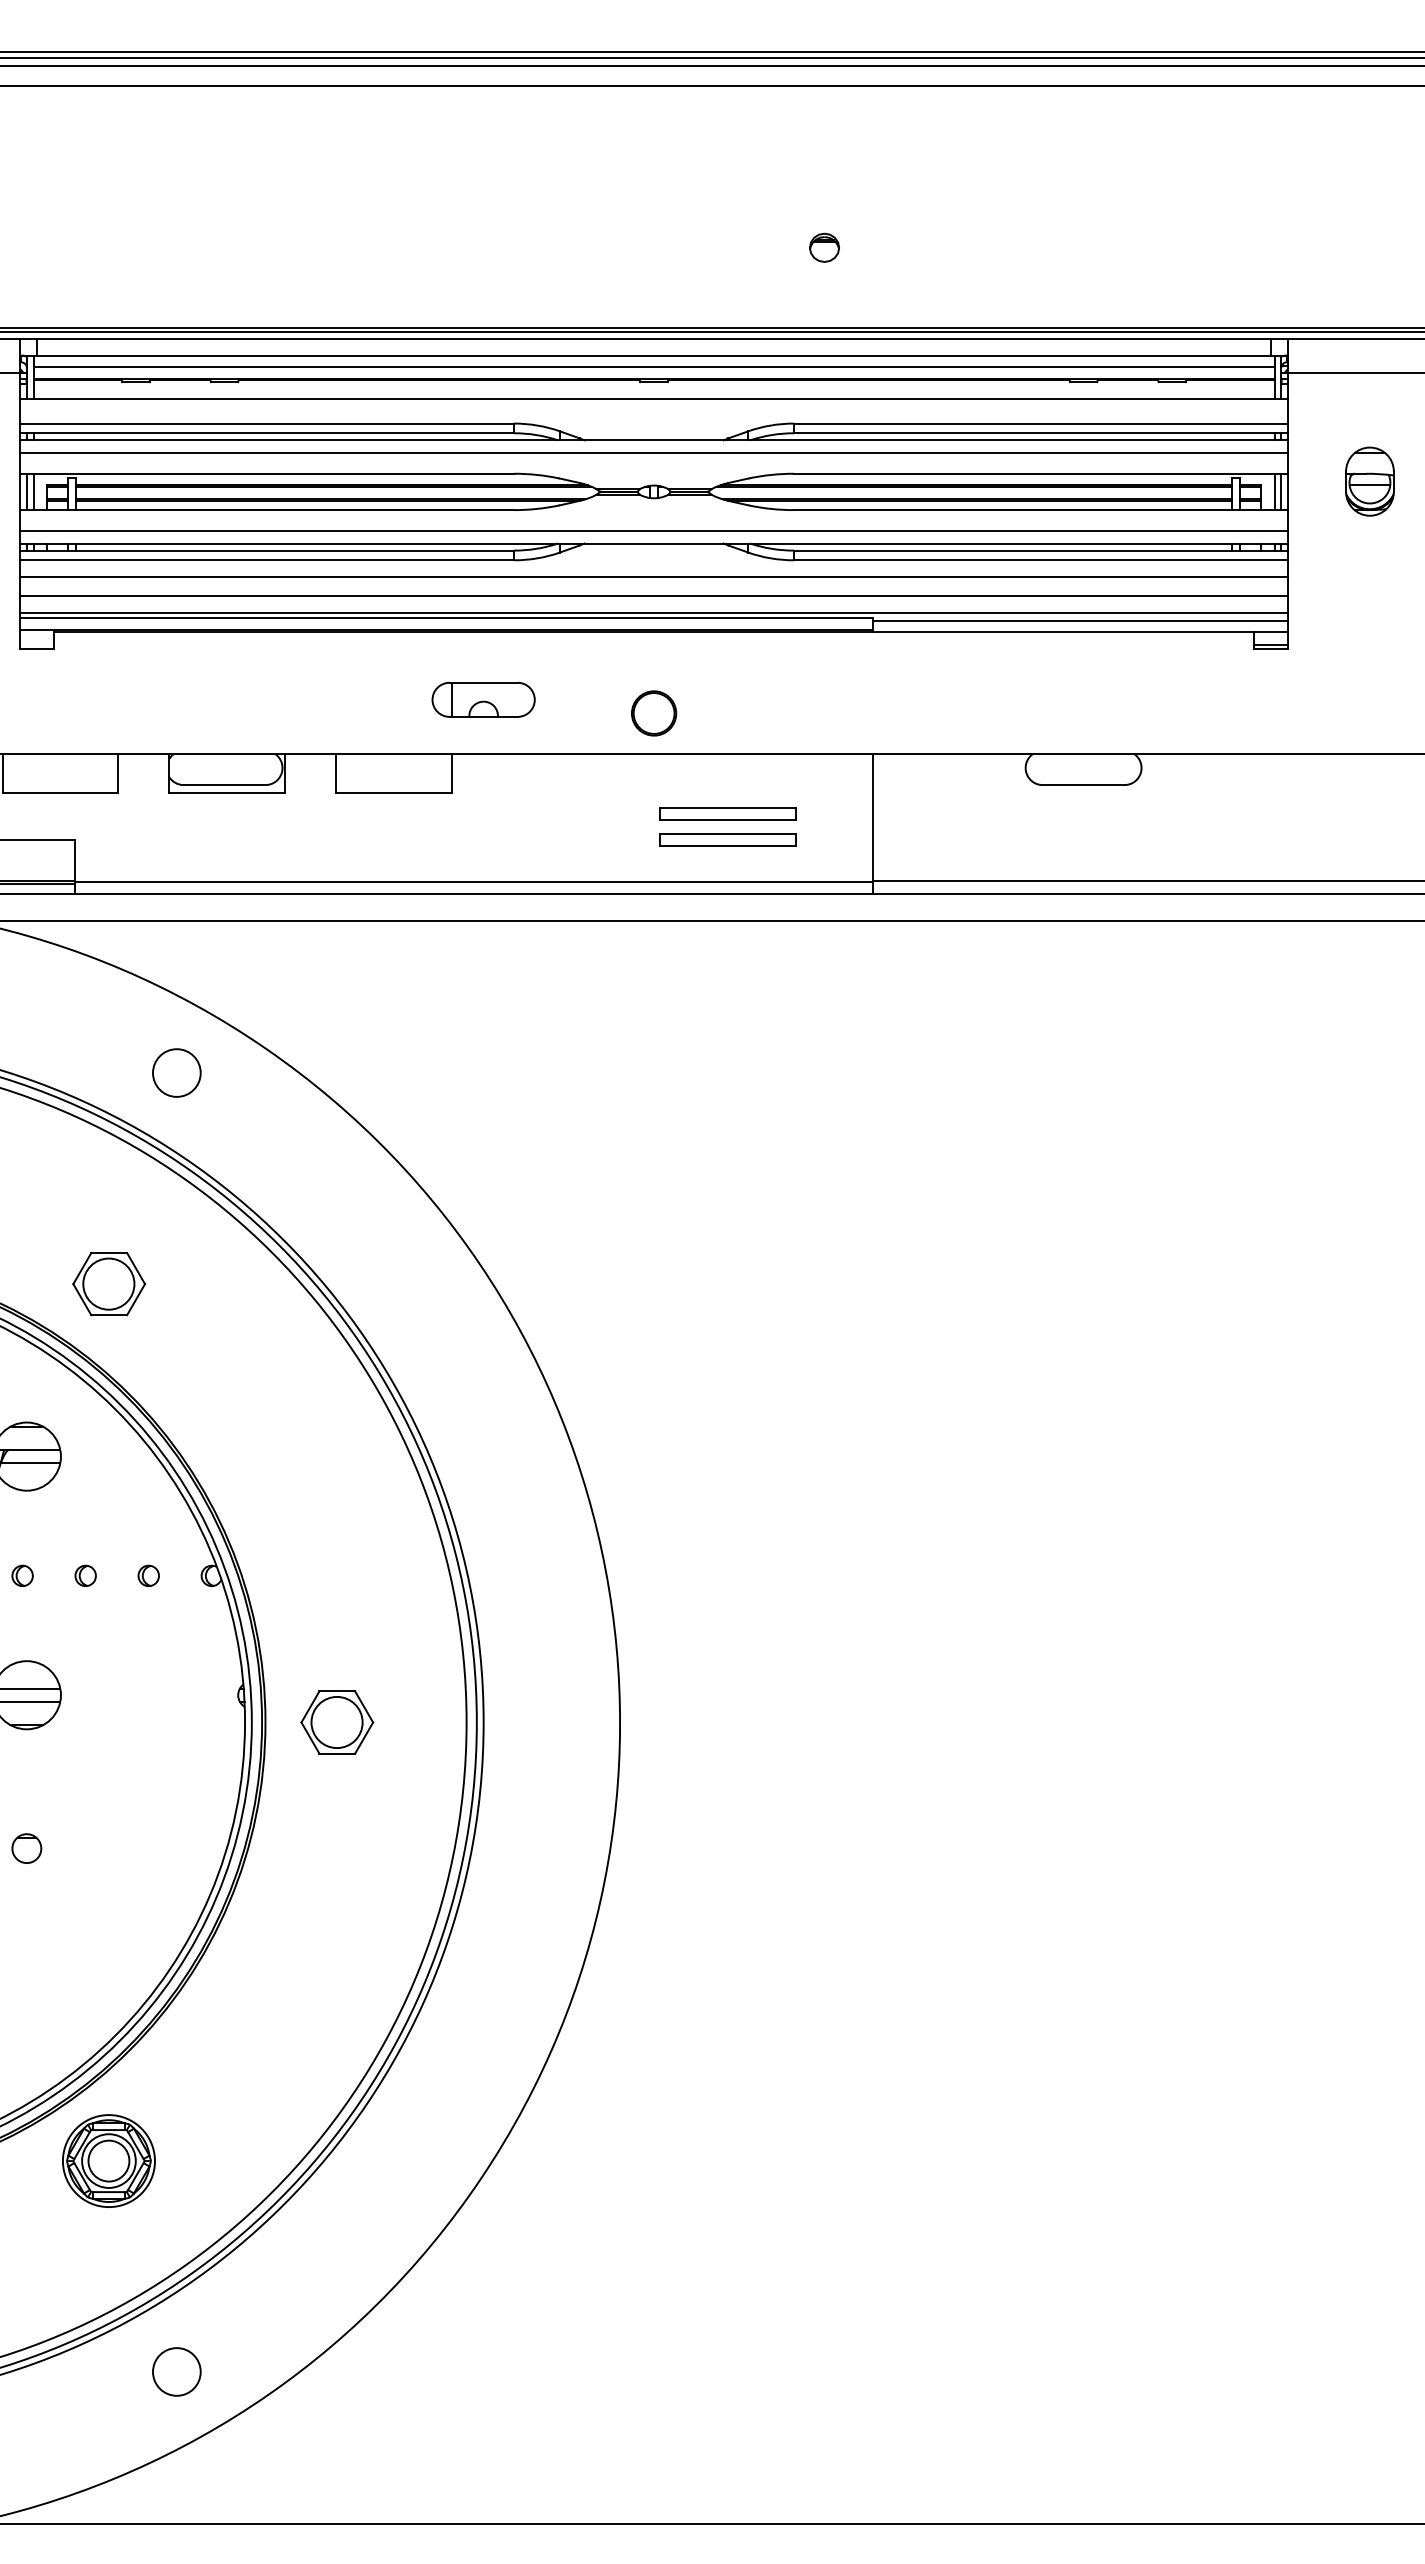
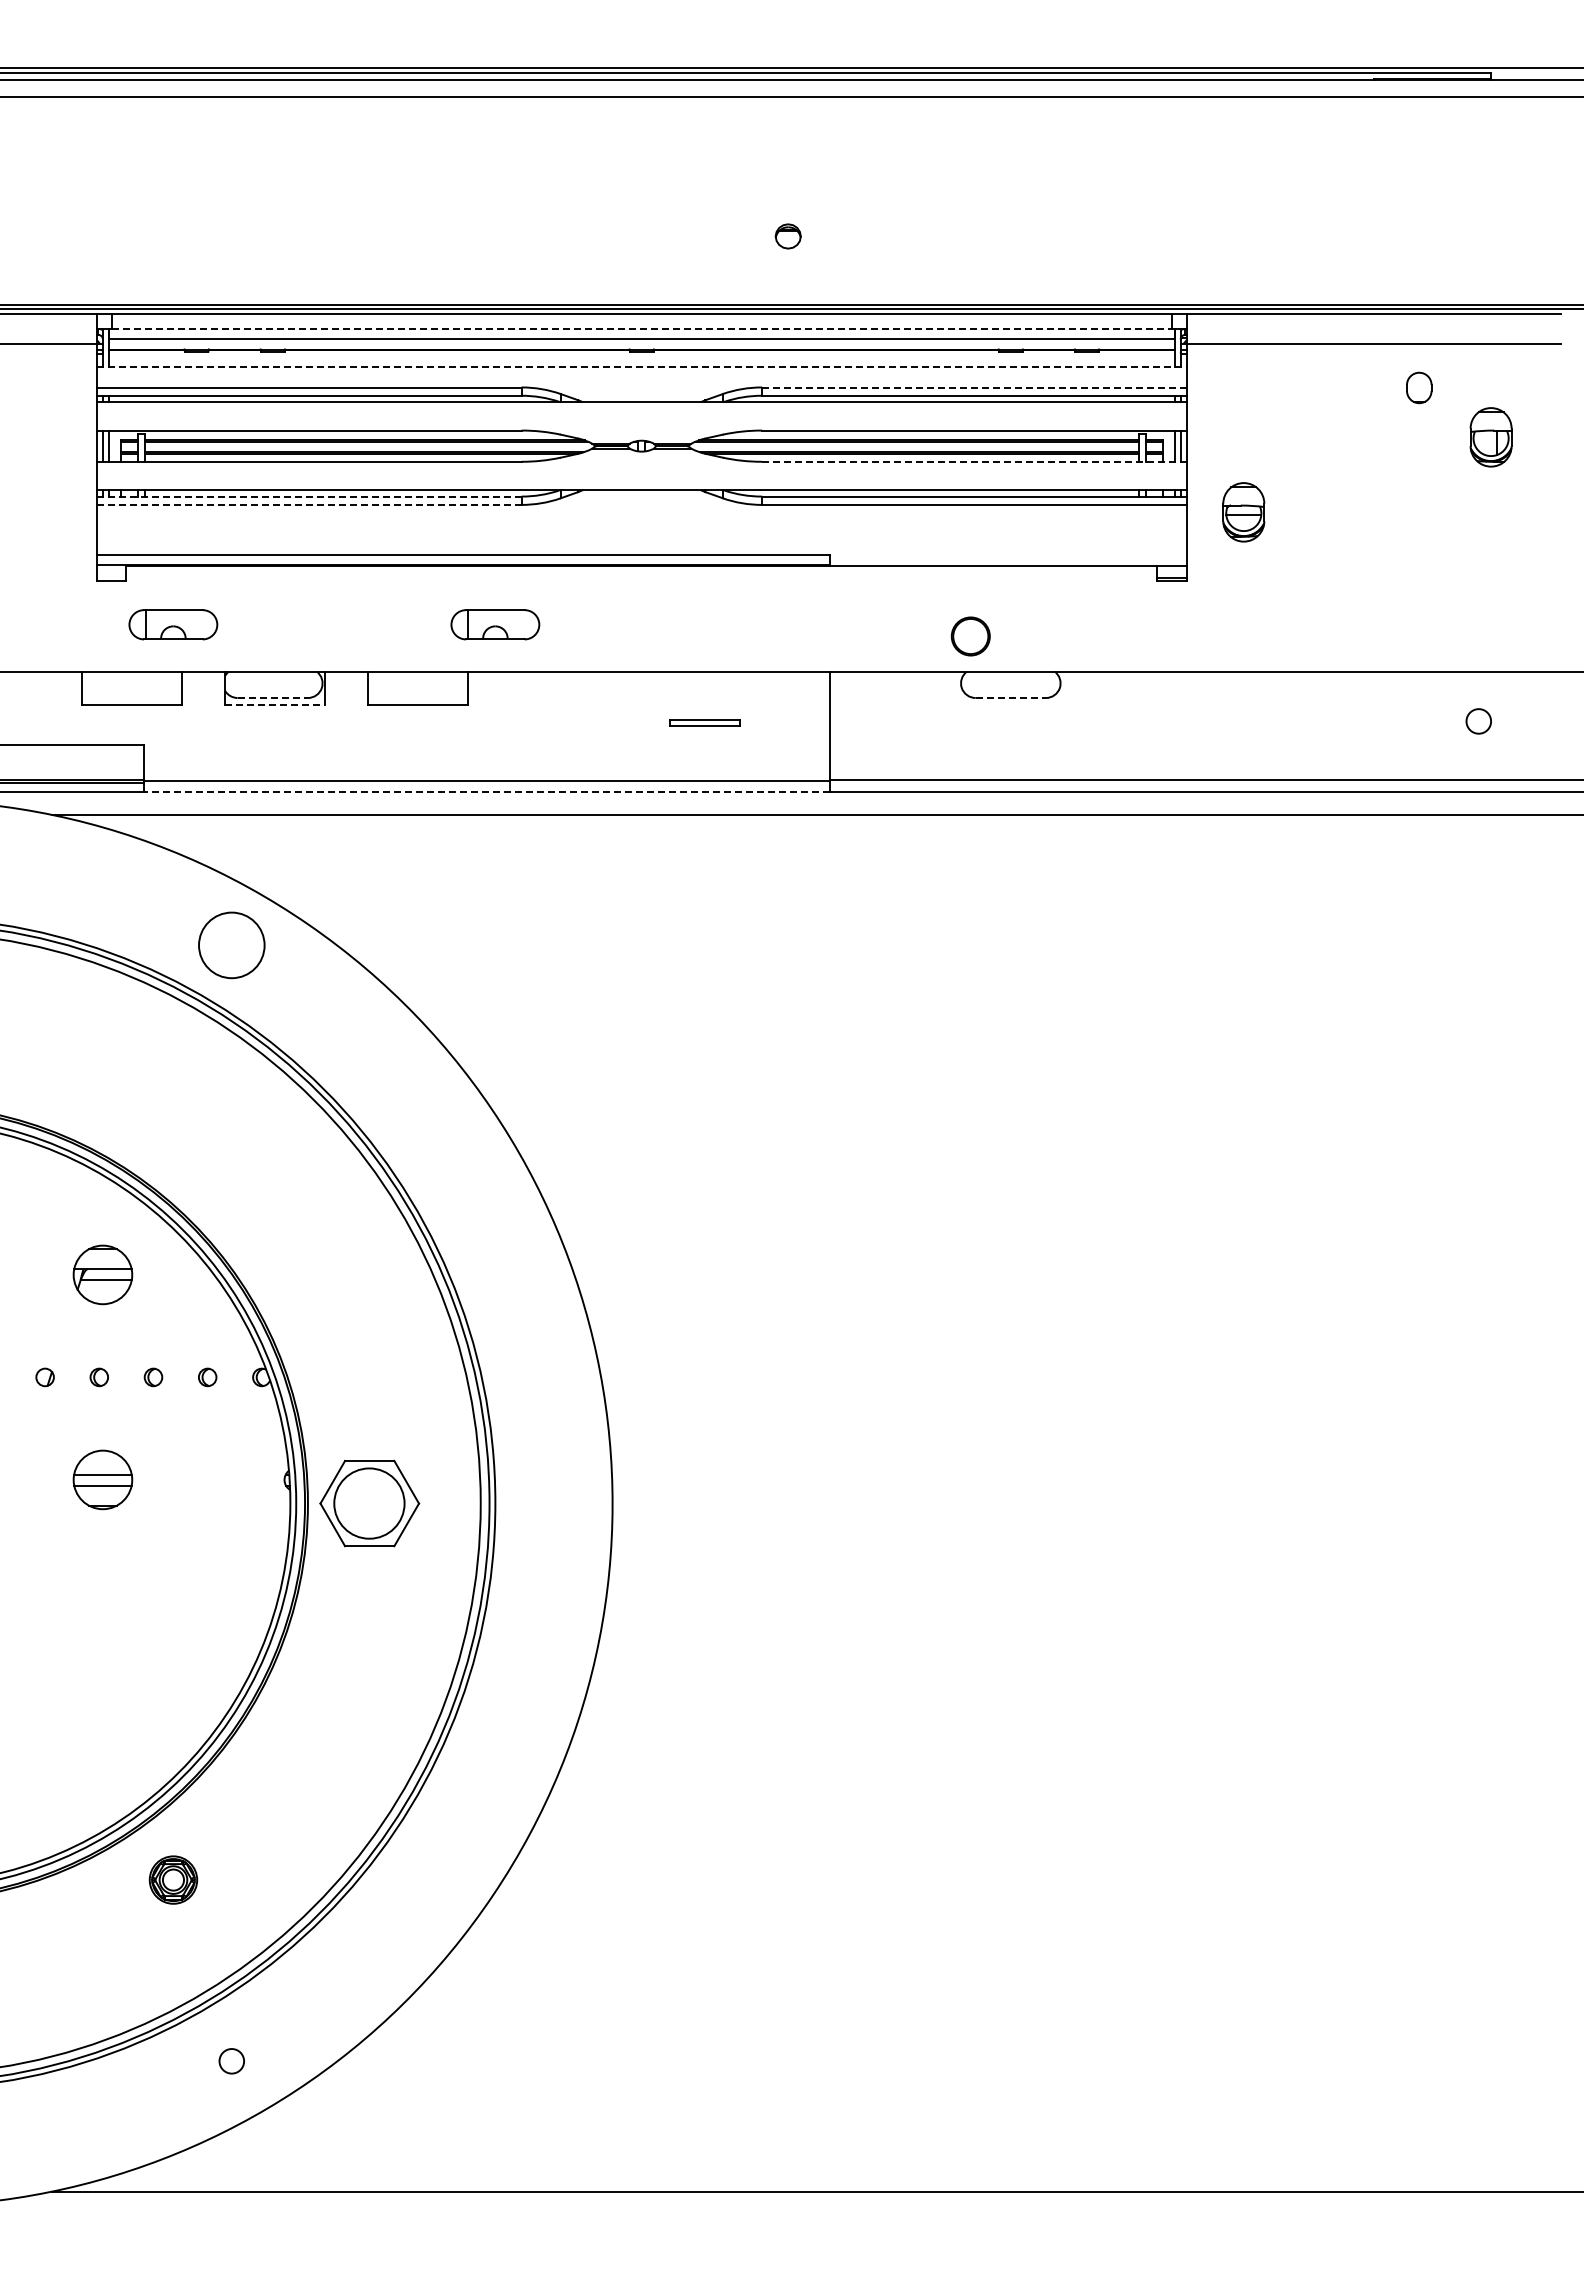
line: (654, 356) -> (642, 329), solid -> dashed
line: (653, 399) -> (641, 366), solid -> dashed
line: (1041, 423) -> (974, 387), solid -> dashed
line: (653, 452) -> (641, 412), removed
part: (1369, 481) -> (1243, 512), moved
line: (1040, 509) -> (973, 461), solid -> dashed
line: (653, 531) -> (641, 480), removed
line: (267, 550) -> (309, 496), solid -> dashed
line: (267, 559) -> (309, 504), solid -> dashed
line: (653, 577) -> (641, 519), removed
line: (653, 595) -> (641, 535), removed
line: (653, 613) -> (641, 550), removed
line: (1079, 621) -> (1007, 557), removed
part: (108, 699) -> (173, 624), added
part: (653, 713) -> (970, 636), moved
line: (225, 785) -> (273, 698), solid -> dashed
line: (1084, 785) -> (1011, 698), solid -> dashed
line: (226, 792) -> (274, 704), solid -> dashed
part: (728, 813) -> (705, 722), size x0.6
part: (728, 840) -> (705, 745), removed
line: (473, 893) -> (486, 791), solid -> dashed
circle: (176, 1071) -> (231, 944), size x1.6
part: (108, 1283) -> (173, 1126), removed
part: (337, 1721) -> (369, 1502), size x1.6
part: (26, 1848) -> (102, 1611), removed
part: (108, 2160) -> (173, 1879), size x0.6
circle: (176, 2371) -> (231, 2060), size x0.6

